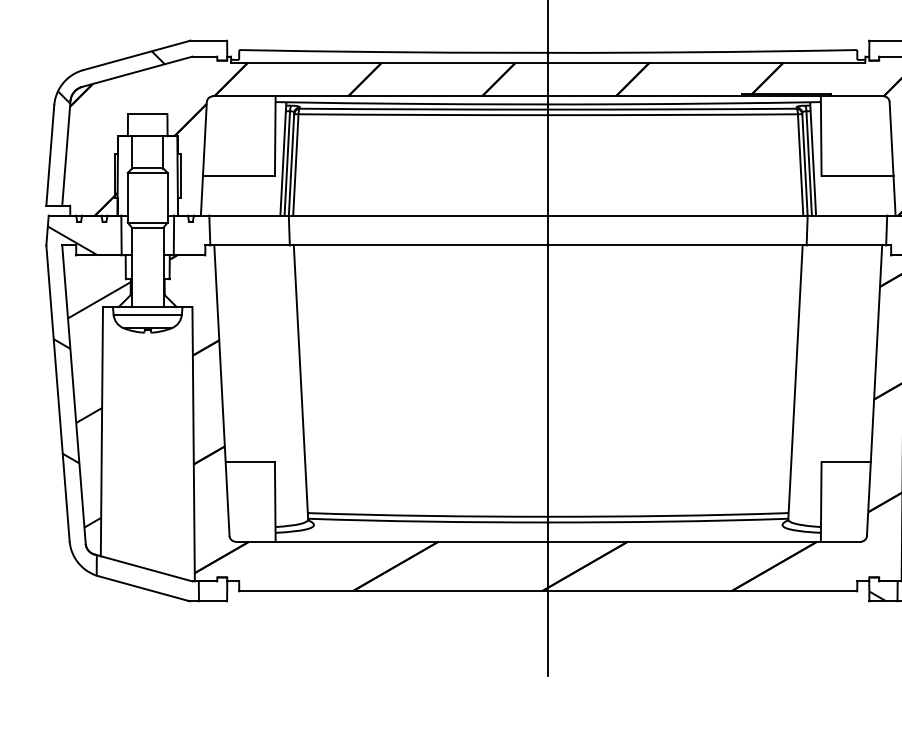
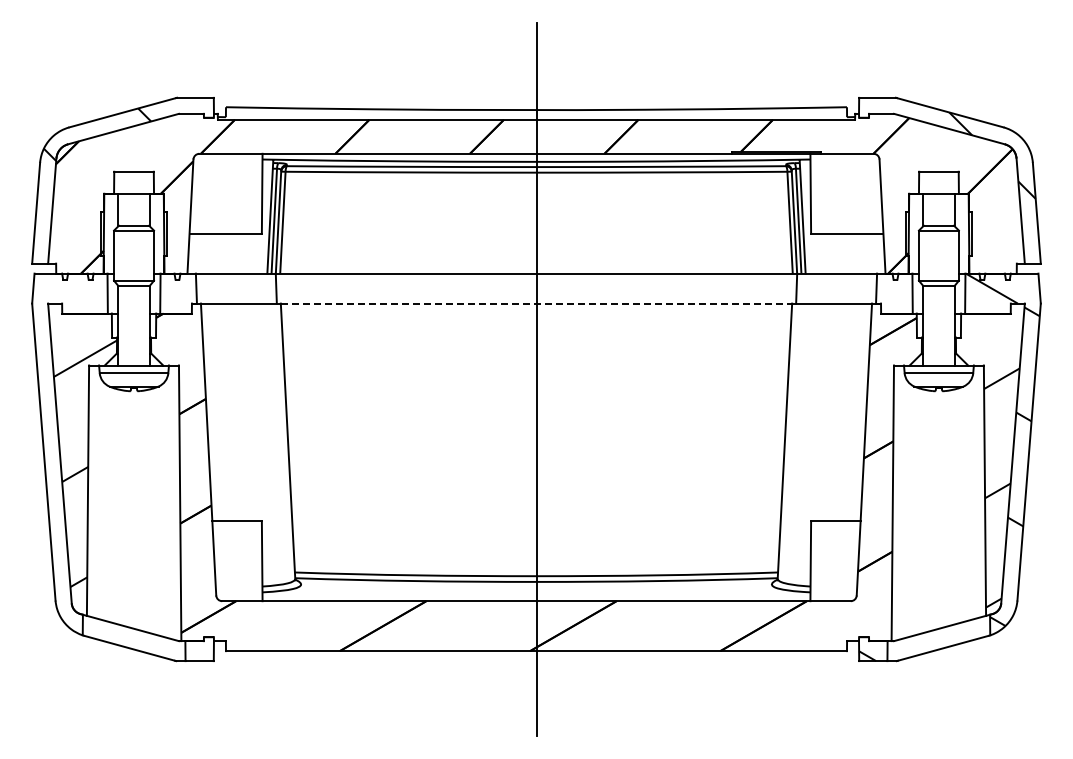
line: (548, 245) -> (536, 303), solid -> dashed
hatch: (72, 344) -> (58, 403), removed

